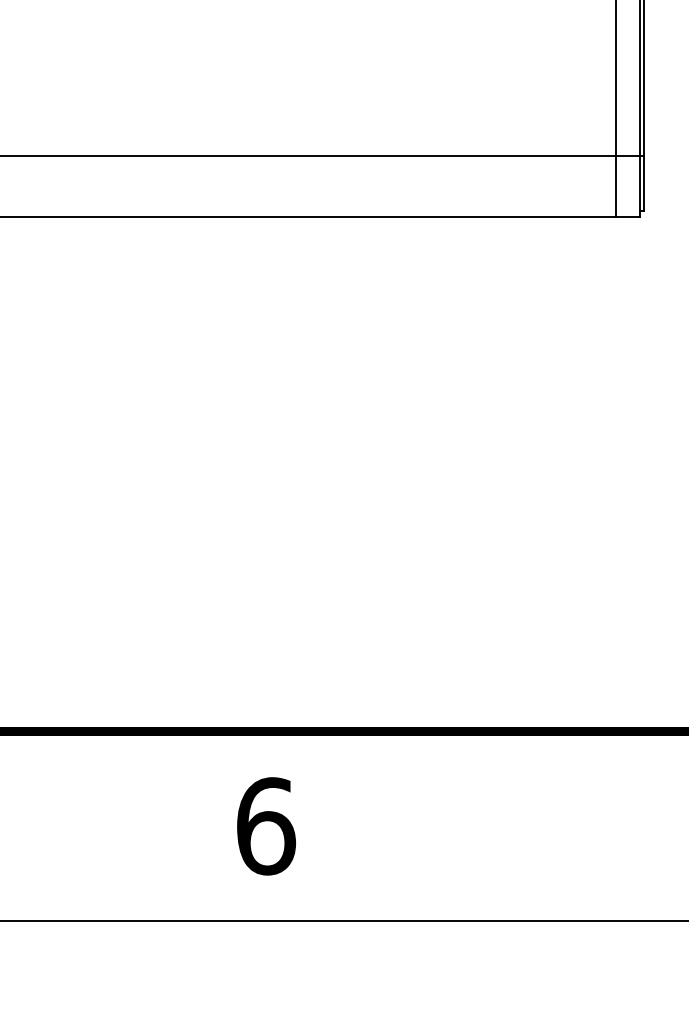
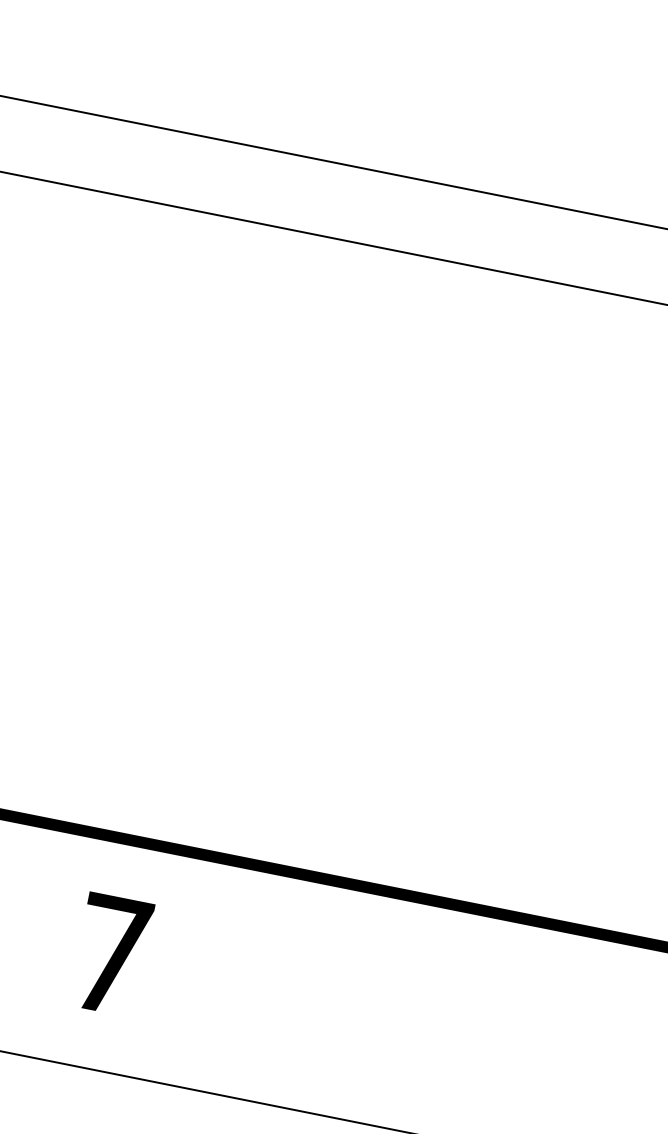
text: (266, 826) -> (111, 955), 6 -> 7

